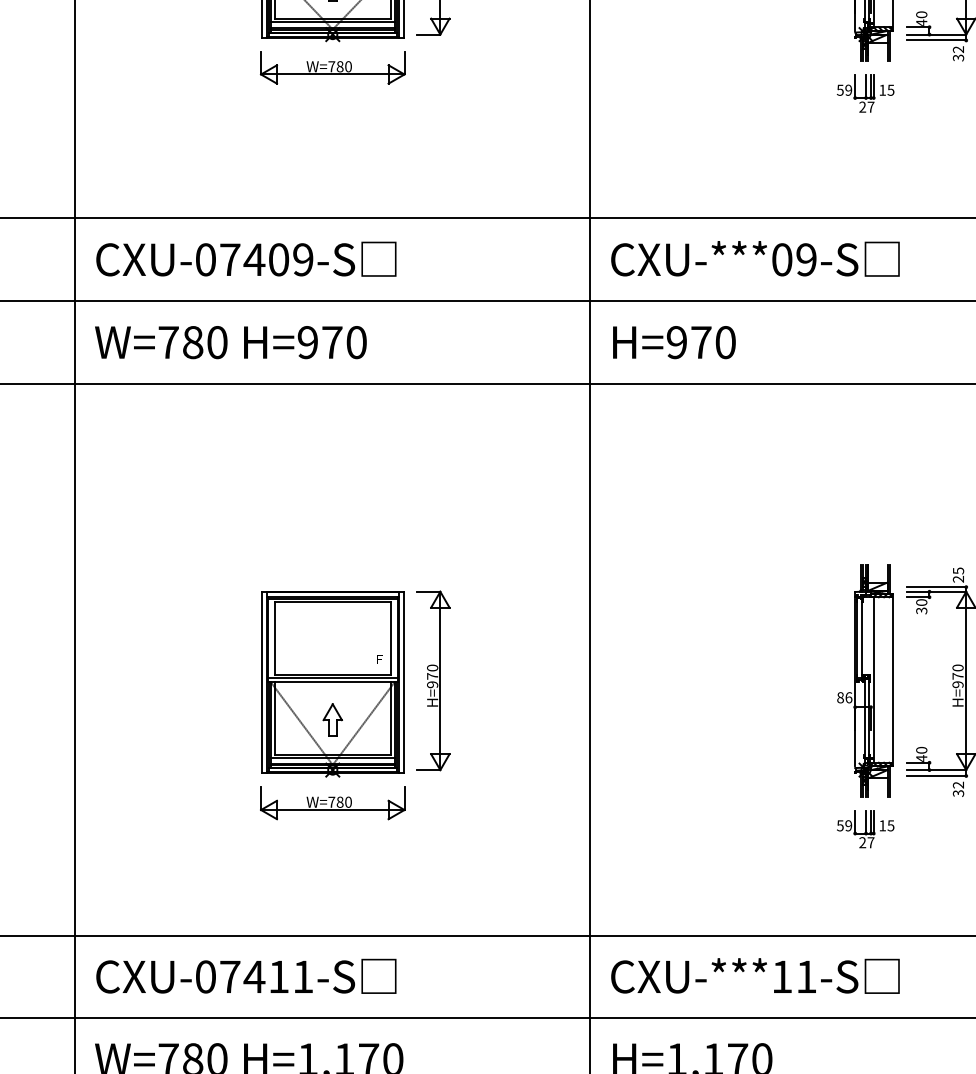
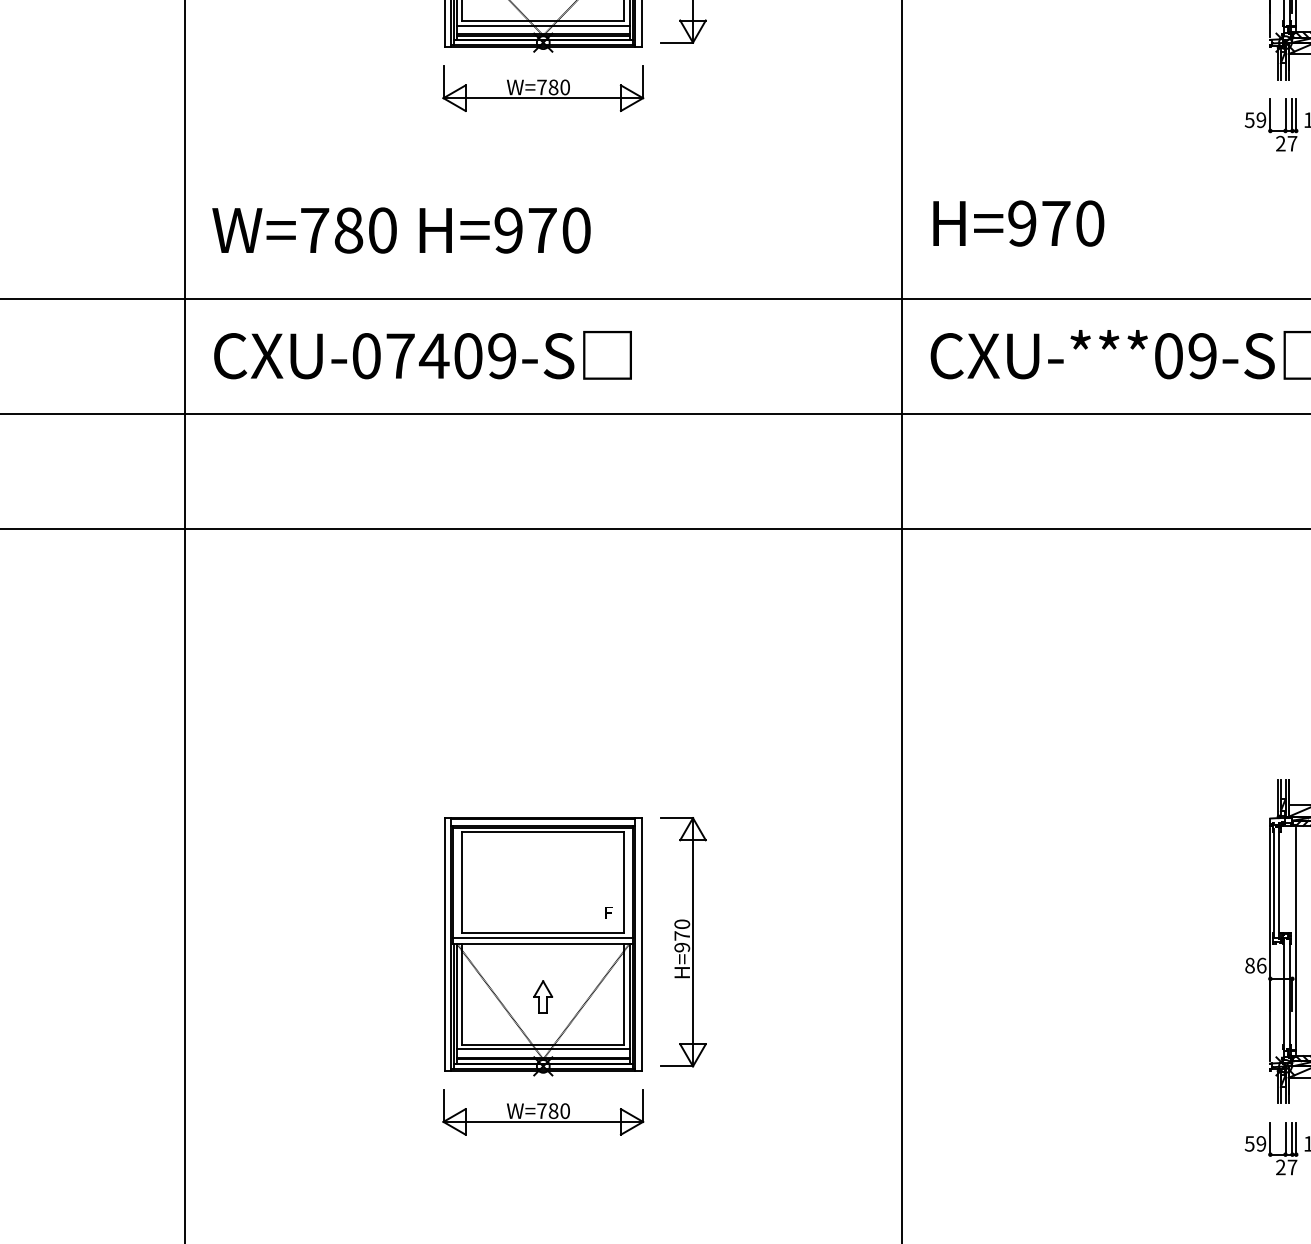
text: (230, 342) -> (400, 230), moved
text: (674, 342) -> (1018, 223), moved
part: (332, 719) -> (542, 995), size x0.7

